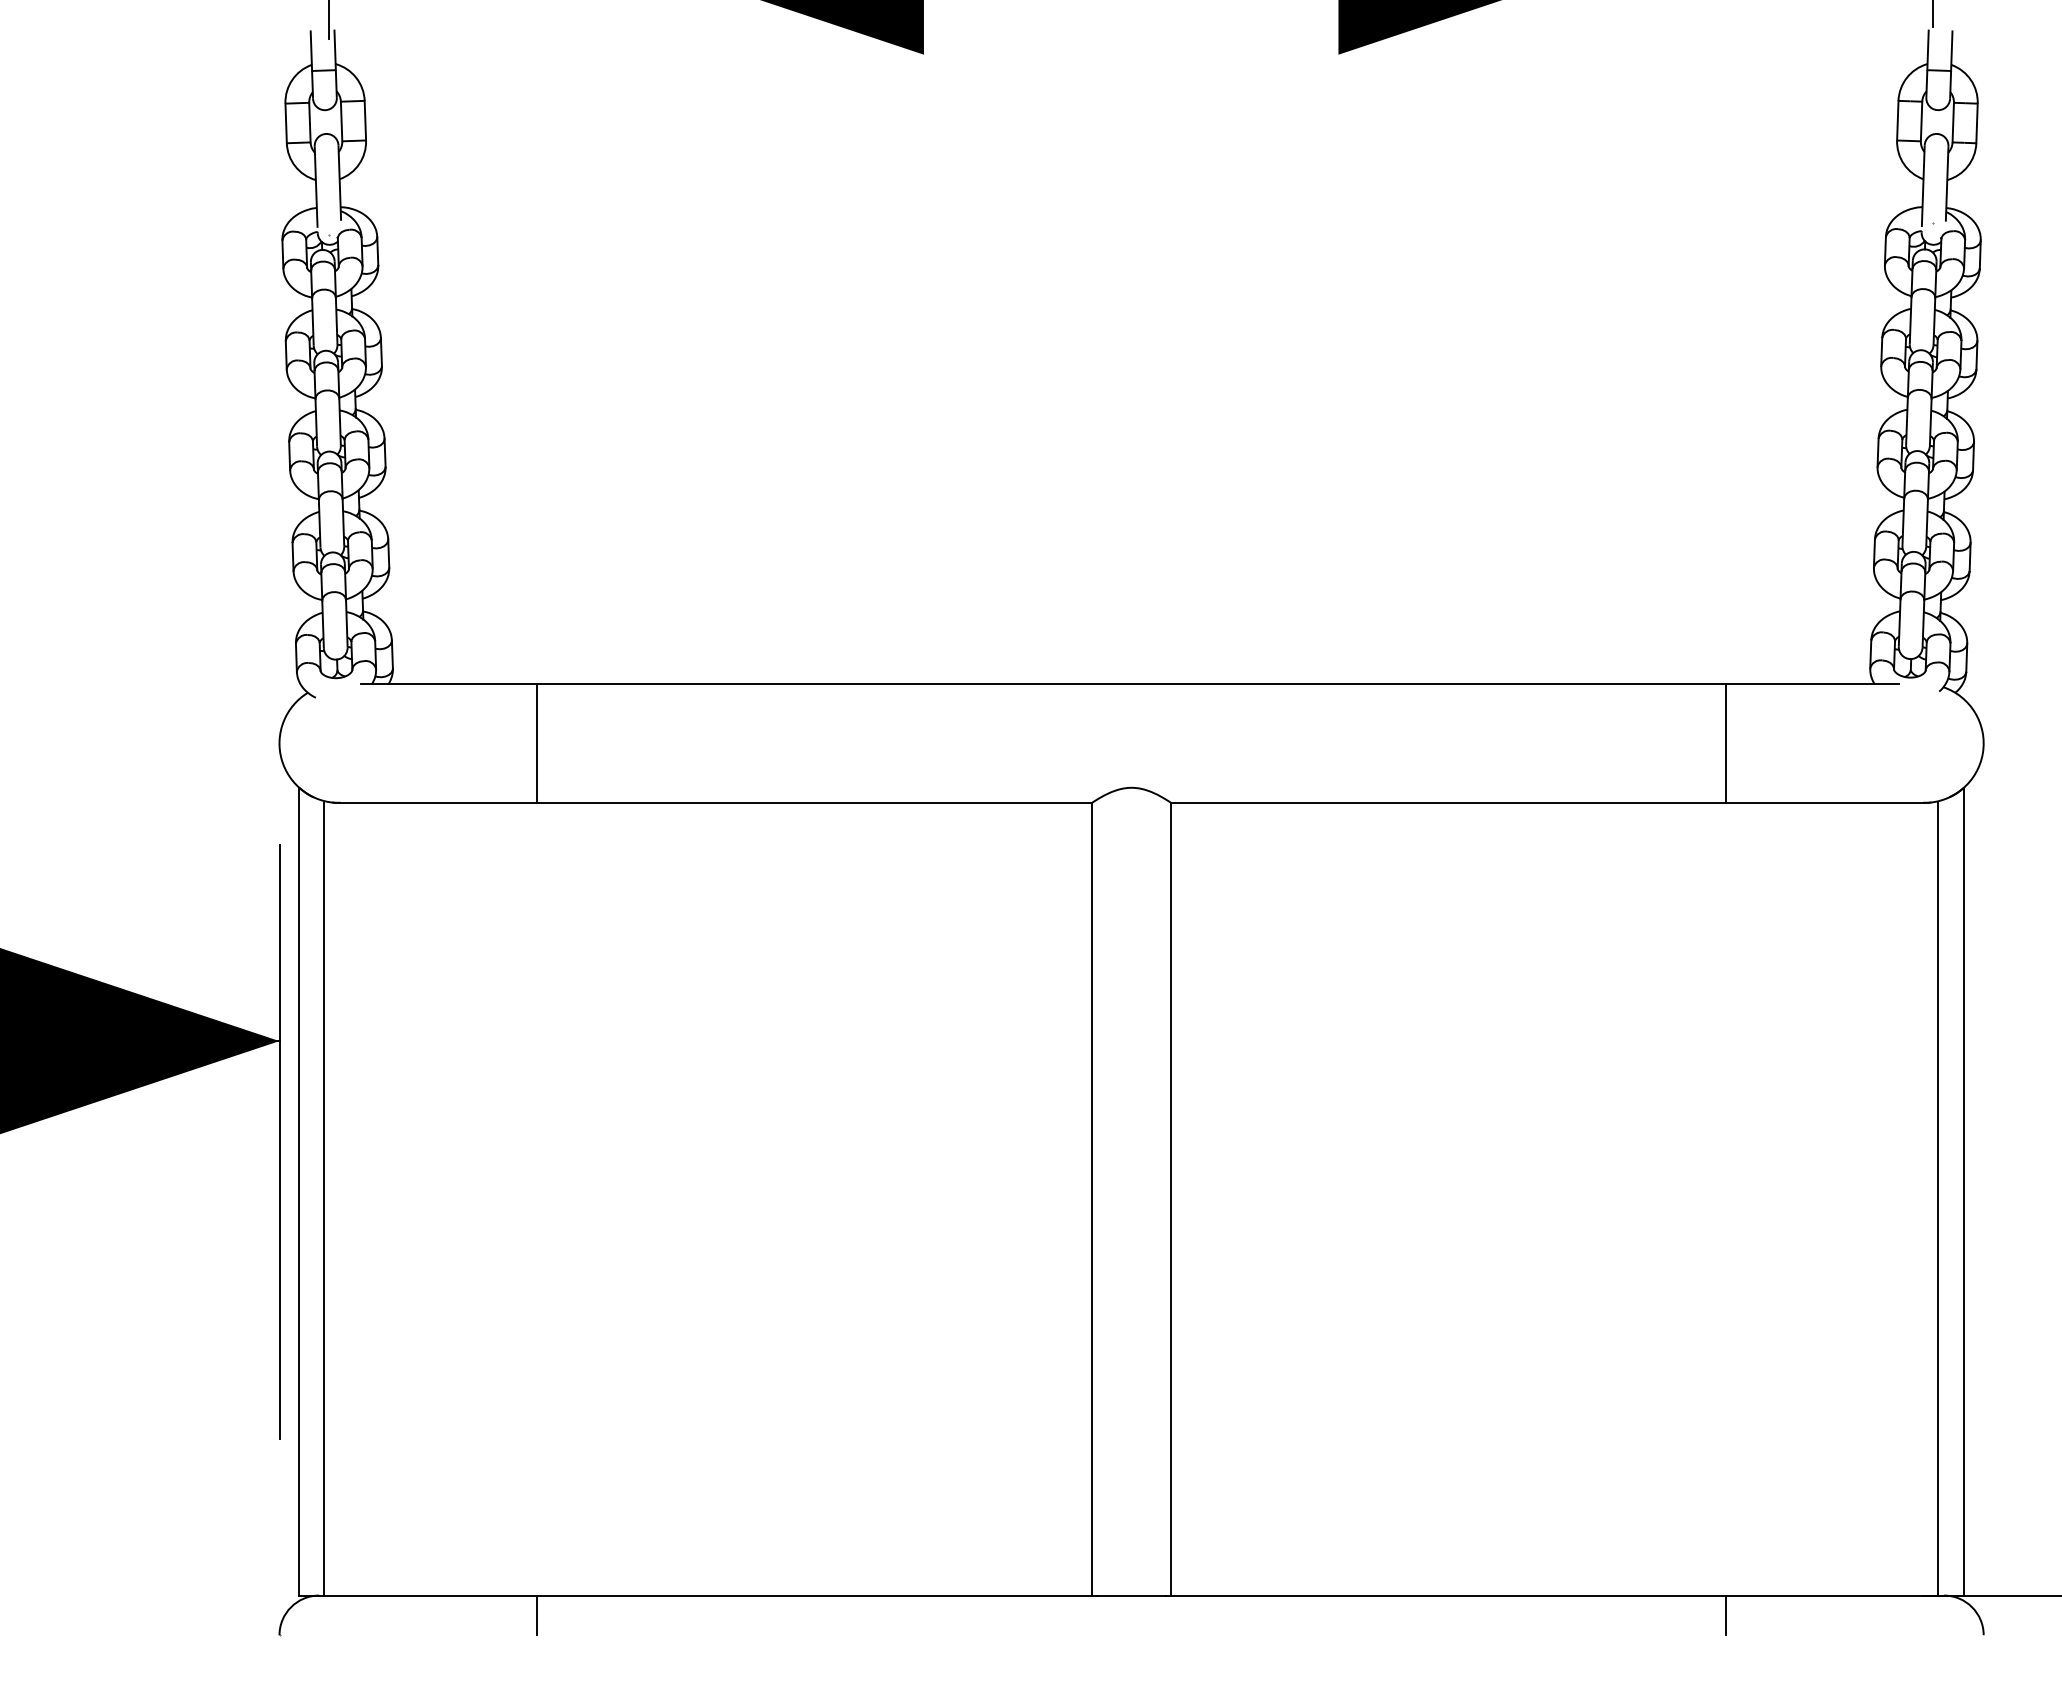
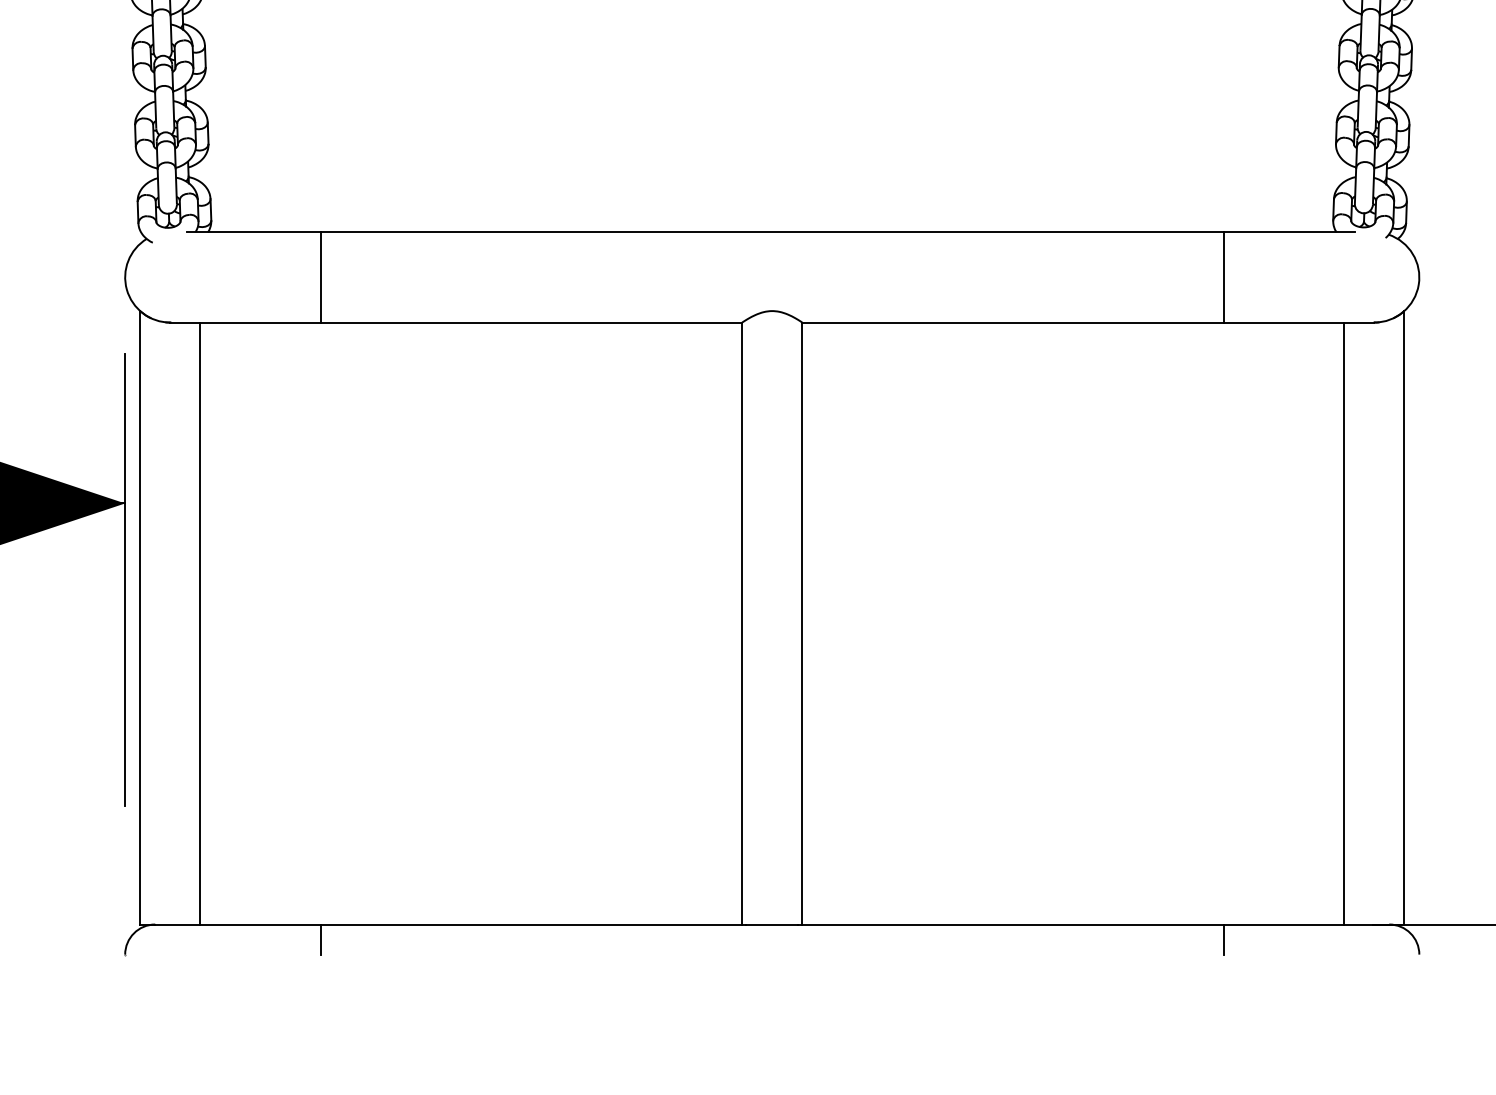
line: (323, 1198) -> (200, 622), moved
line: (1937, 1198) -> (1344, 622), moved

